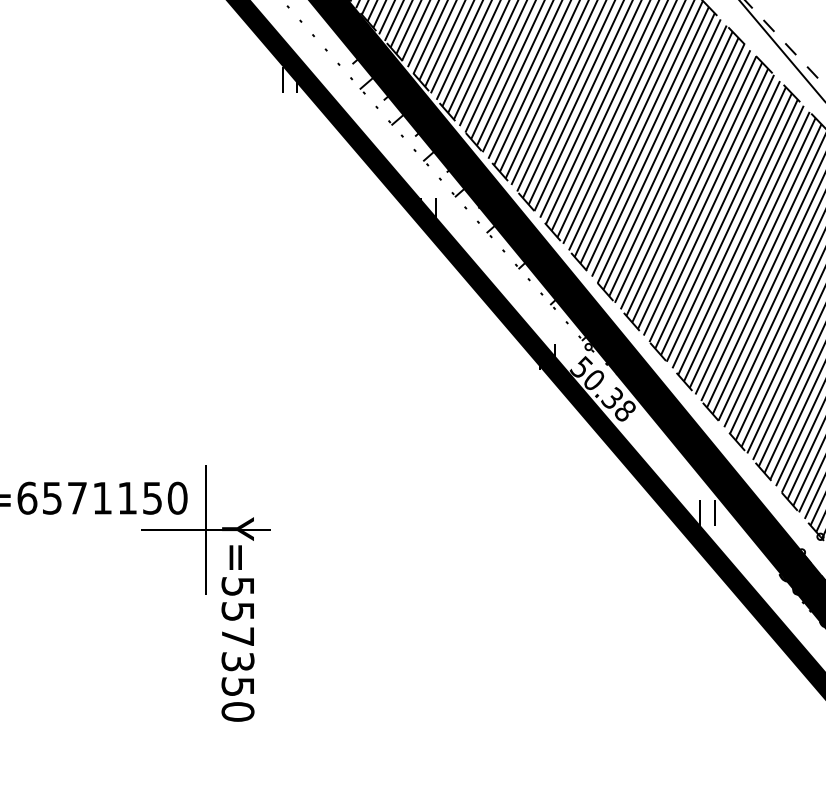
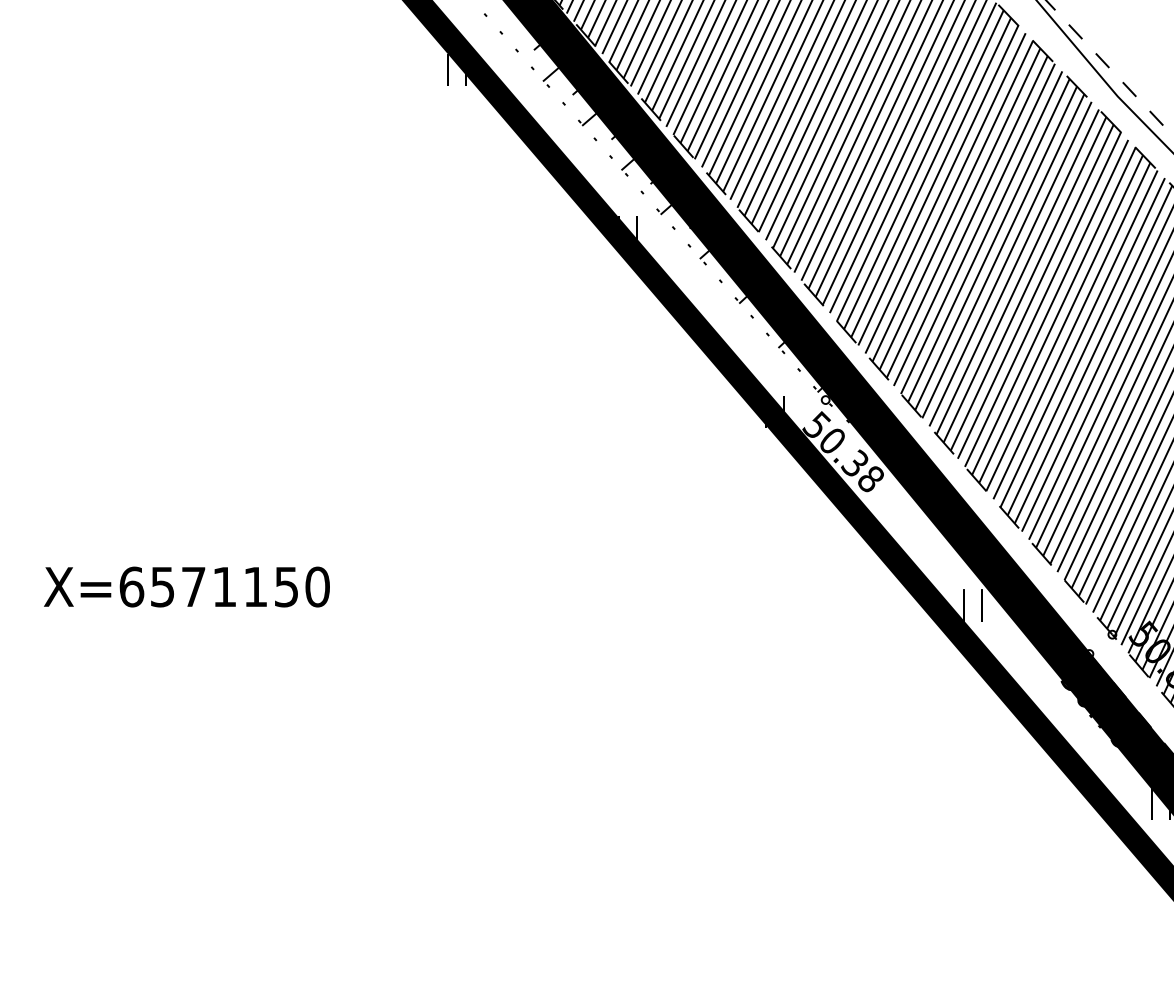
part: (205, 594) -> (352, 705), removed

